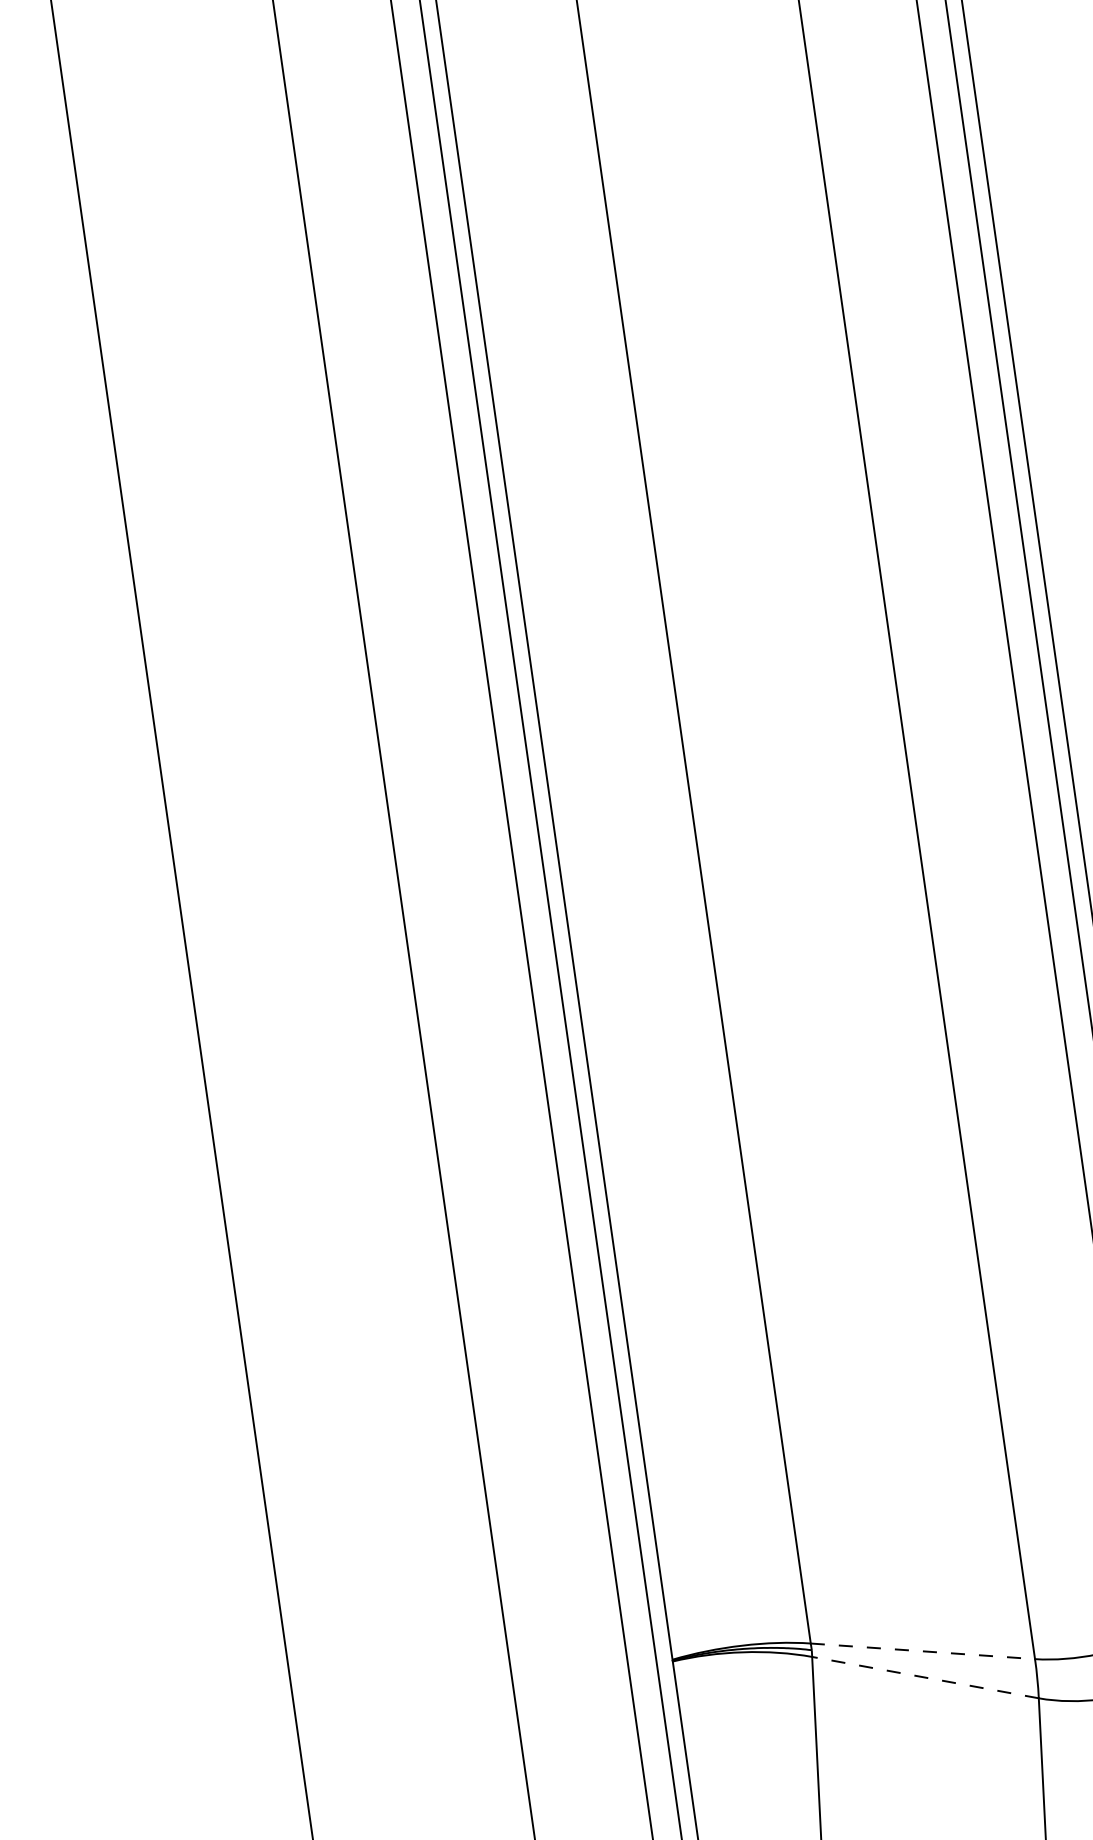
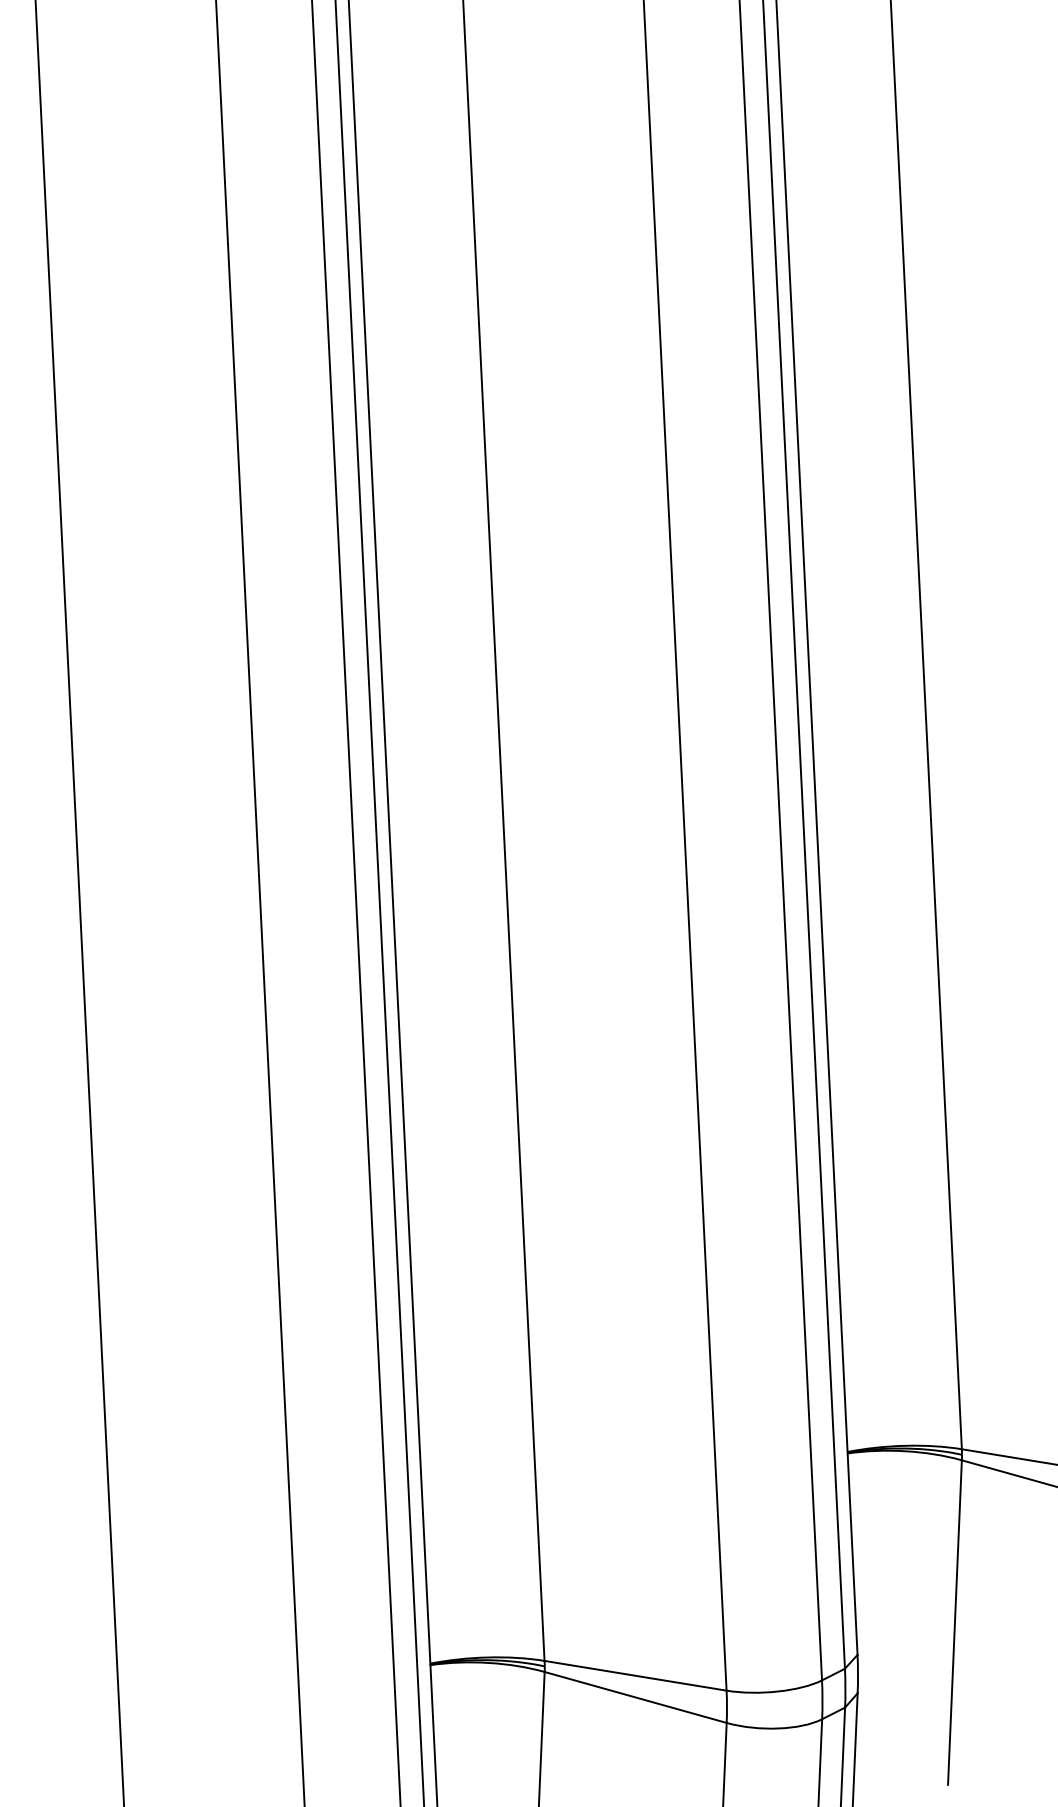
line: (924, 1650) -> (636, 1675), dashed -> solid
line: (925, 1677) -> (635, 1697), dashed -> solid

